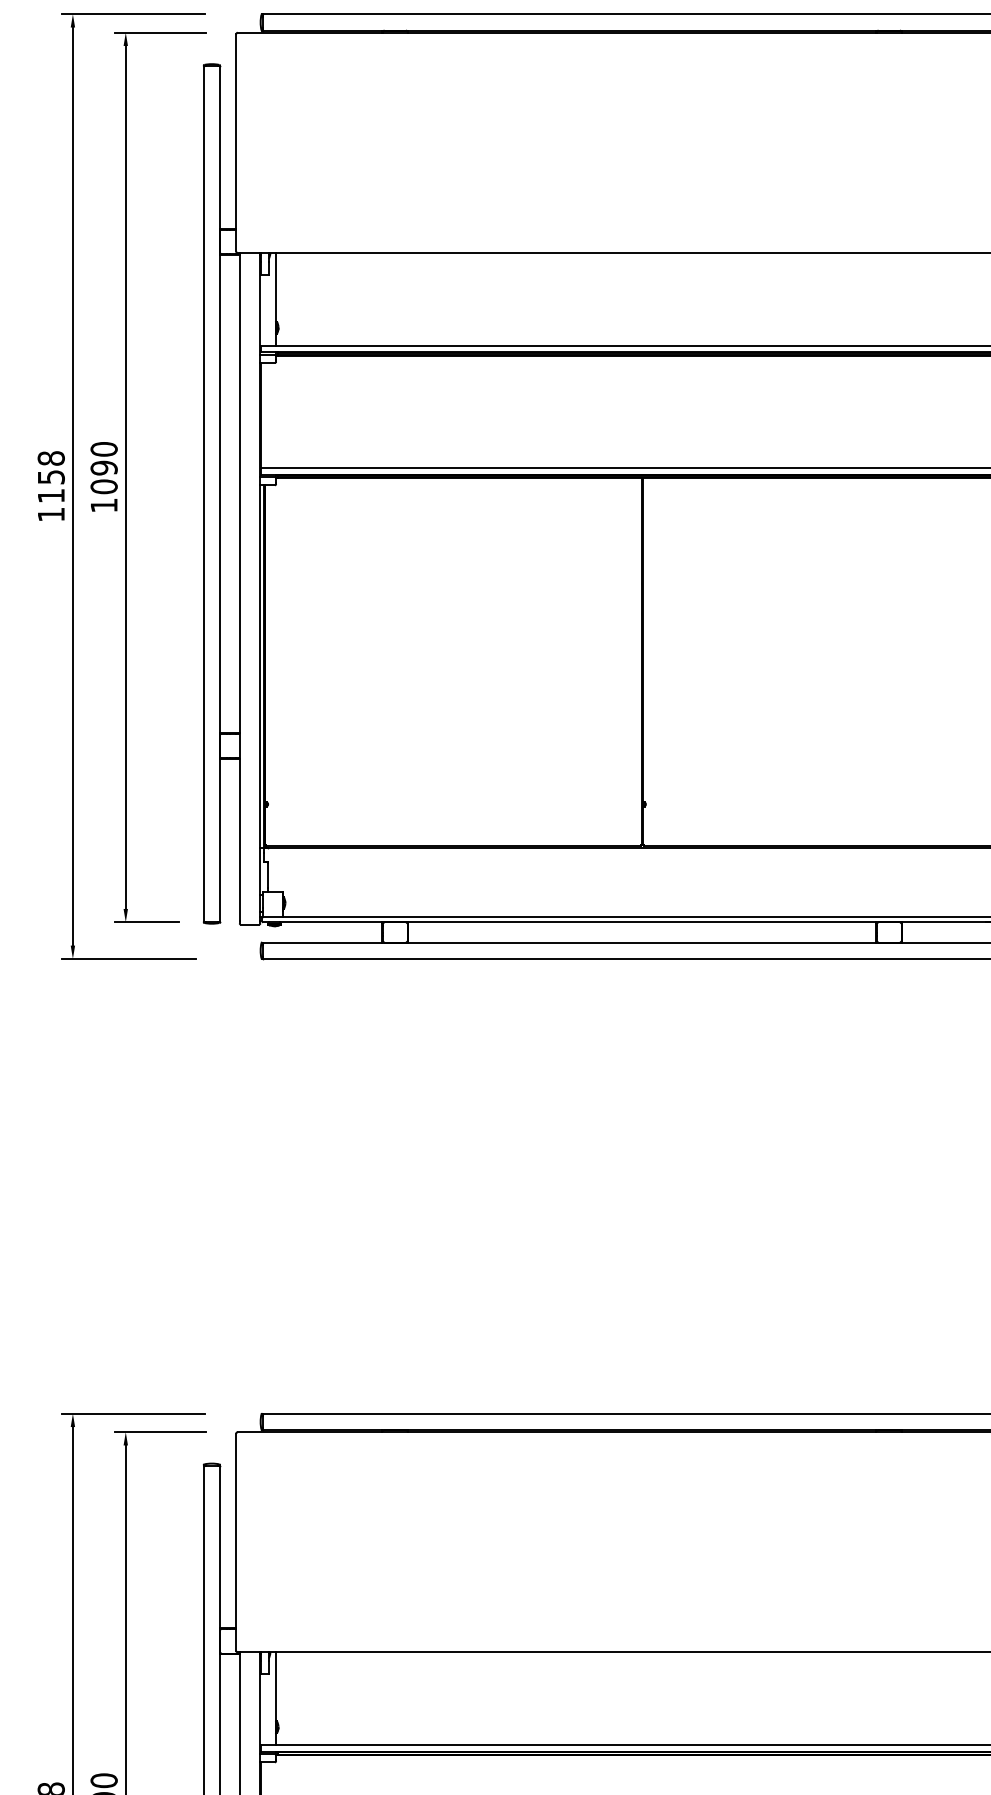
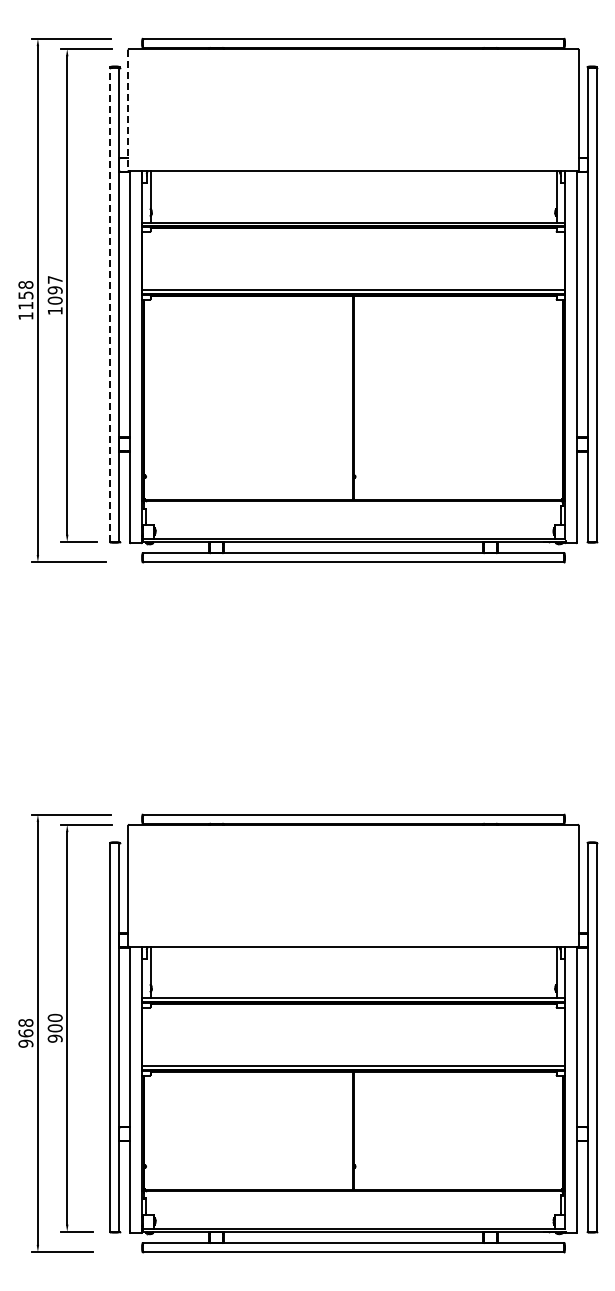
line: (236, 143) -> (128, 110), solid -> dashed
text: (102, 448) -> (54, 279), 1090 -> 1097
line: (203, 493) -> (110, 304), solid -> dashed

